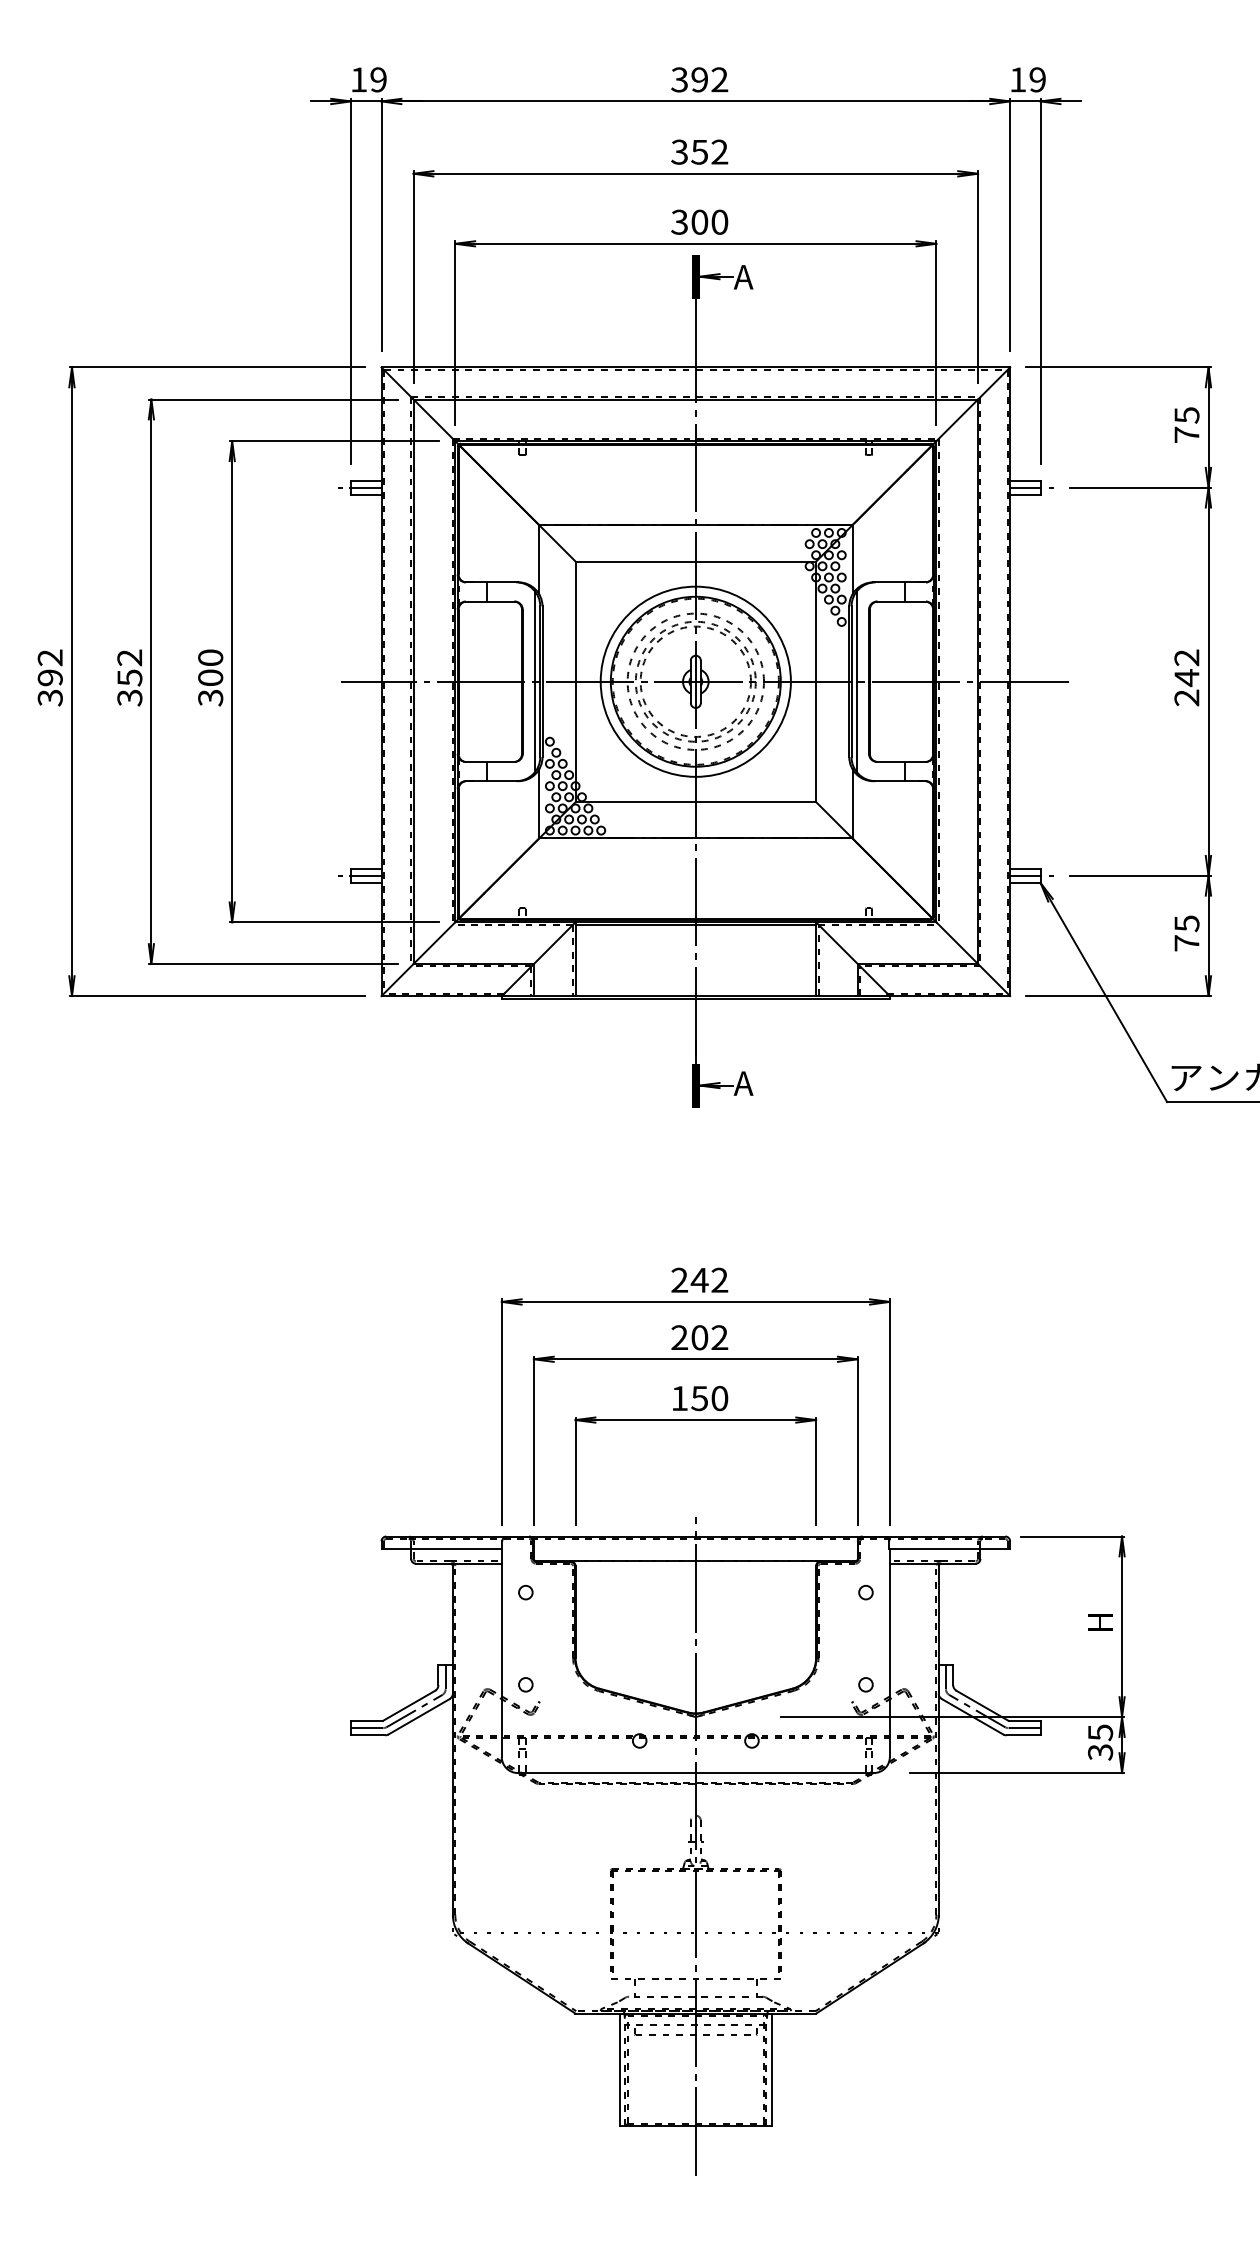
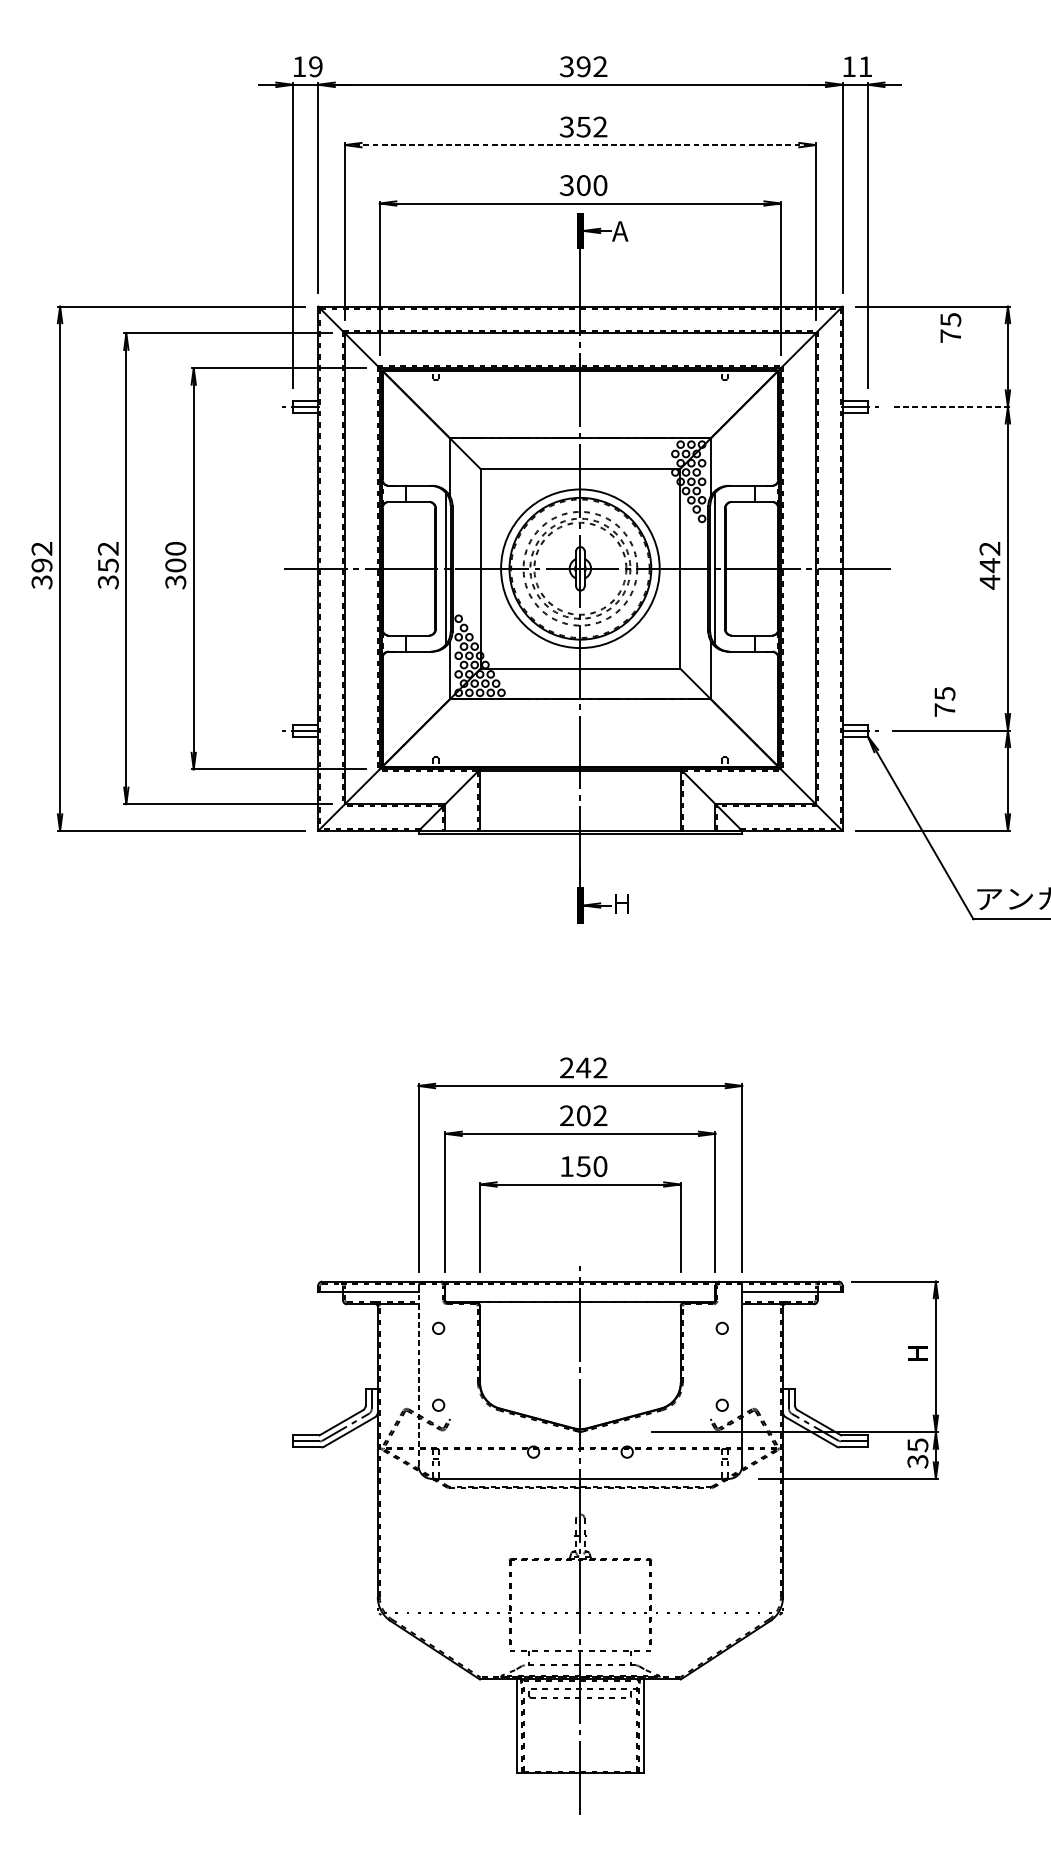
text: (1037, 79) -> (865, 66), 19 -> 11
line: (696, 173) -> (580, 144), solid -> dashed
text: (1186, 424) -> (950, 327), moved
line: (1140, 487) -> (951, 406), solid -> dashed
text: (1186, 698) -> (989, 582), 242 -> 442
text: (1186, 933) -> (944, 701), moved
text: (743, 1083) -> (620, 903), A -> H
line: (501, 1653) -> (418, 1379), solid -> dashed

